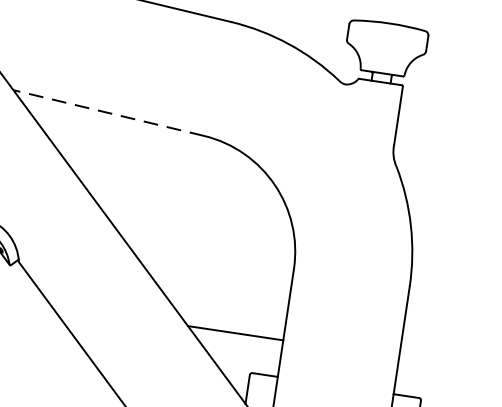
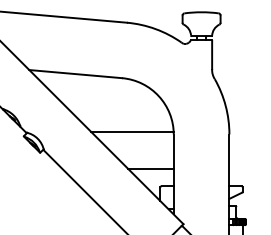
line: (108, 113) -> (75, 74), dashed -> solid
line: (208, 250) -> (132, 131), added

